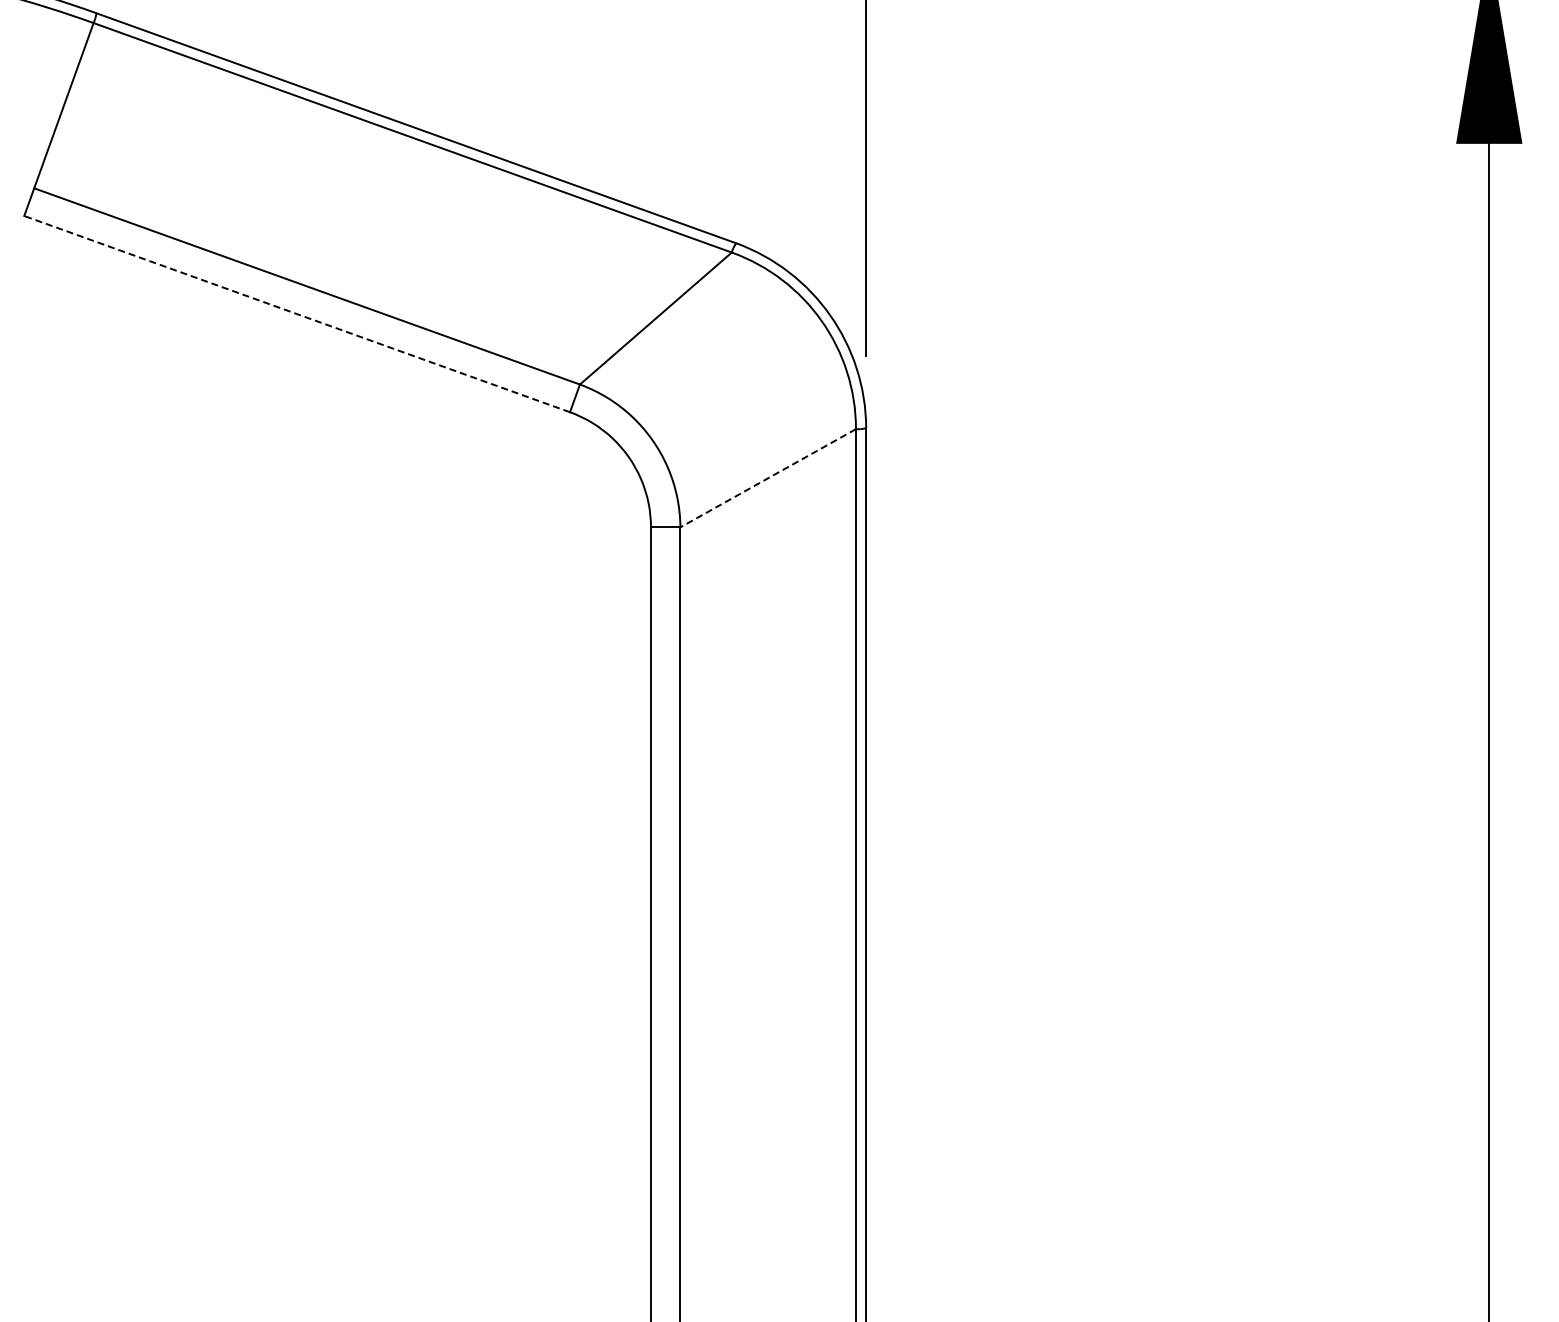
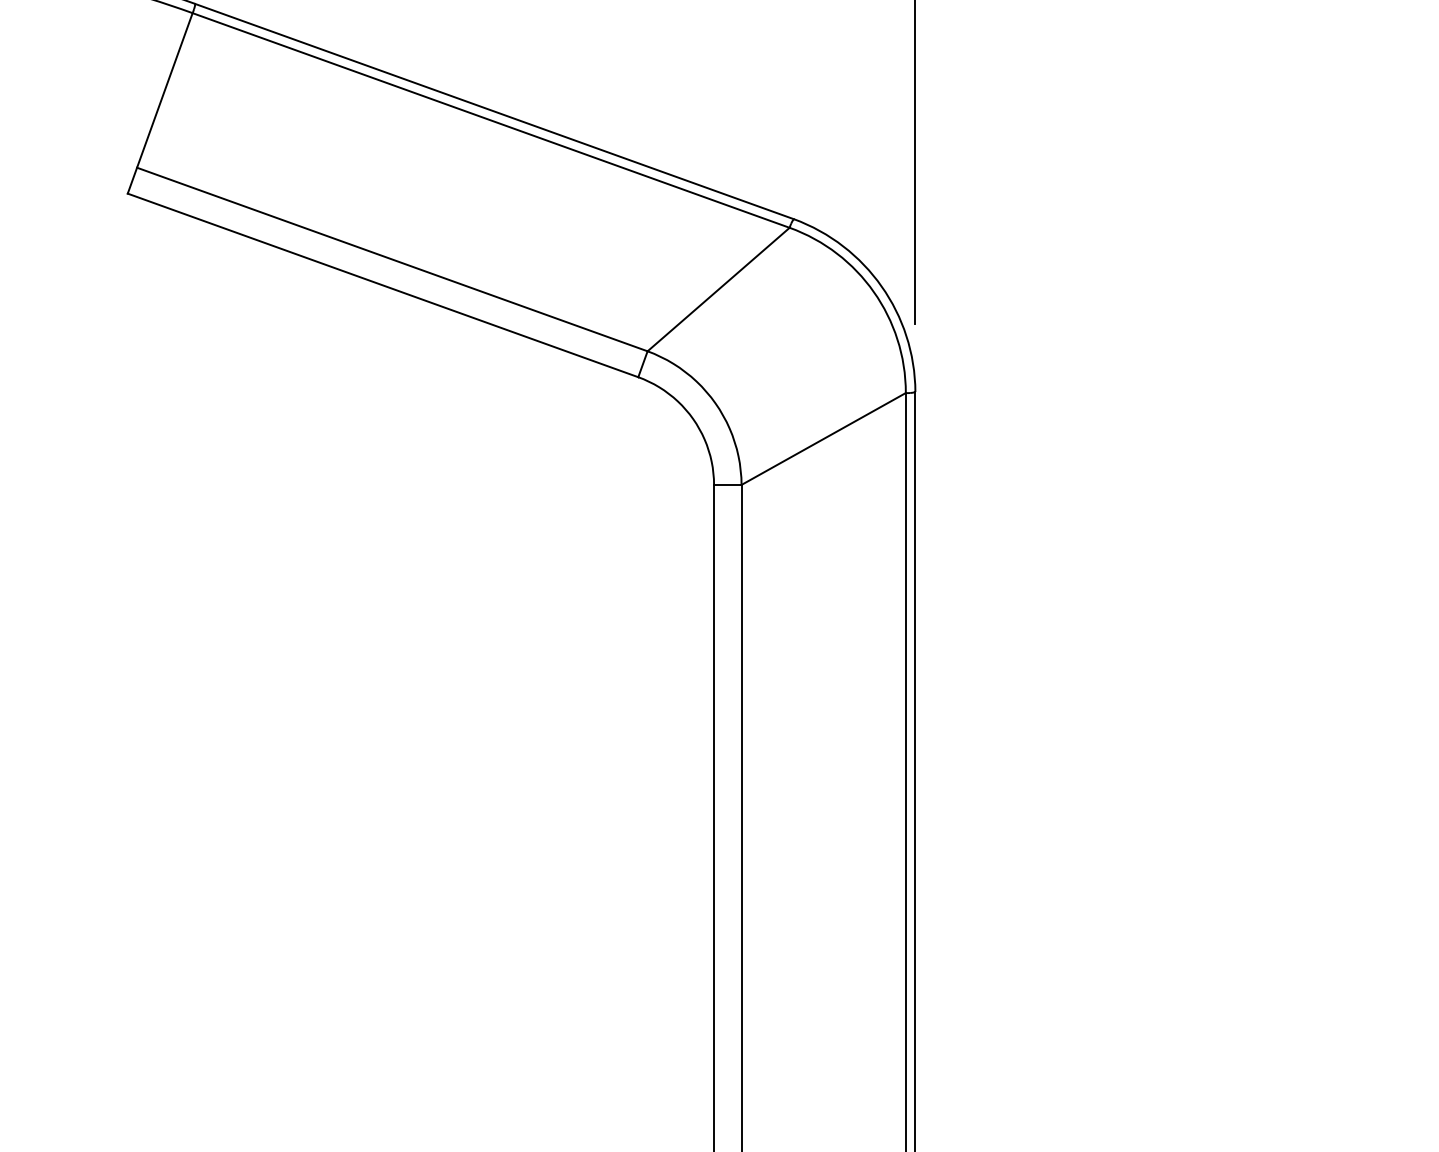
line: (297, 314) -> (383, 285), dashed -> solid
line: (768, 478) -> (823, 439), dashed -> solid

